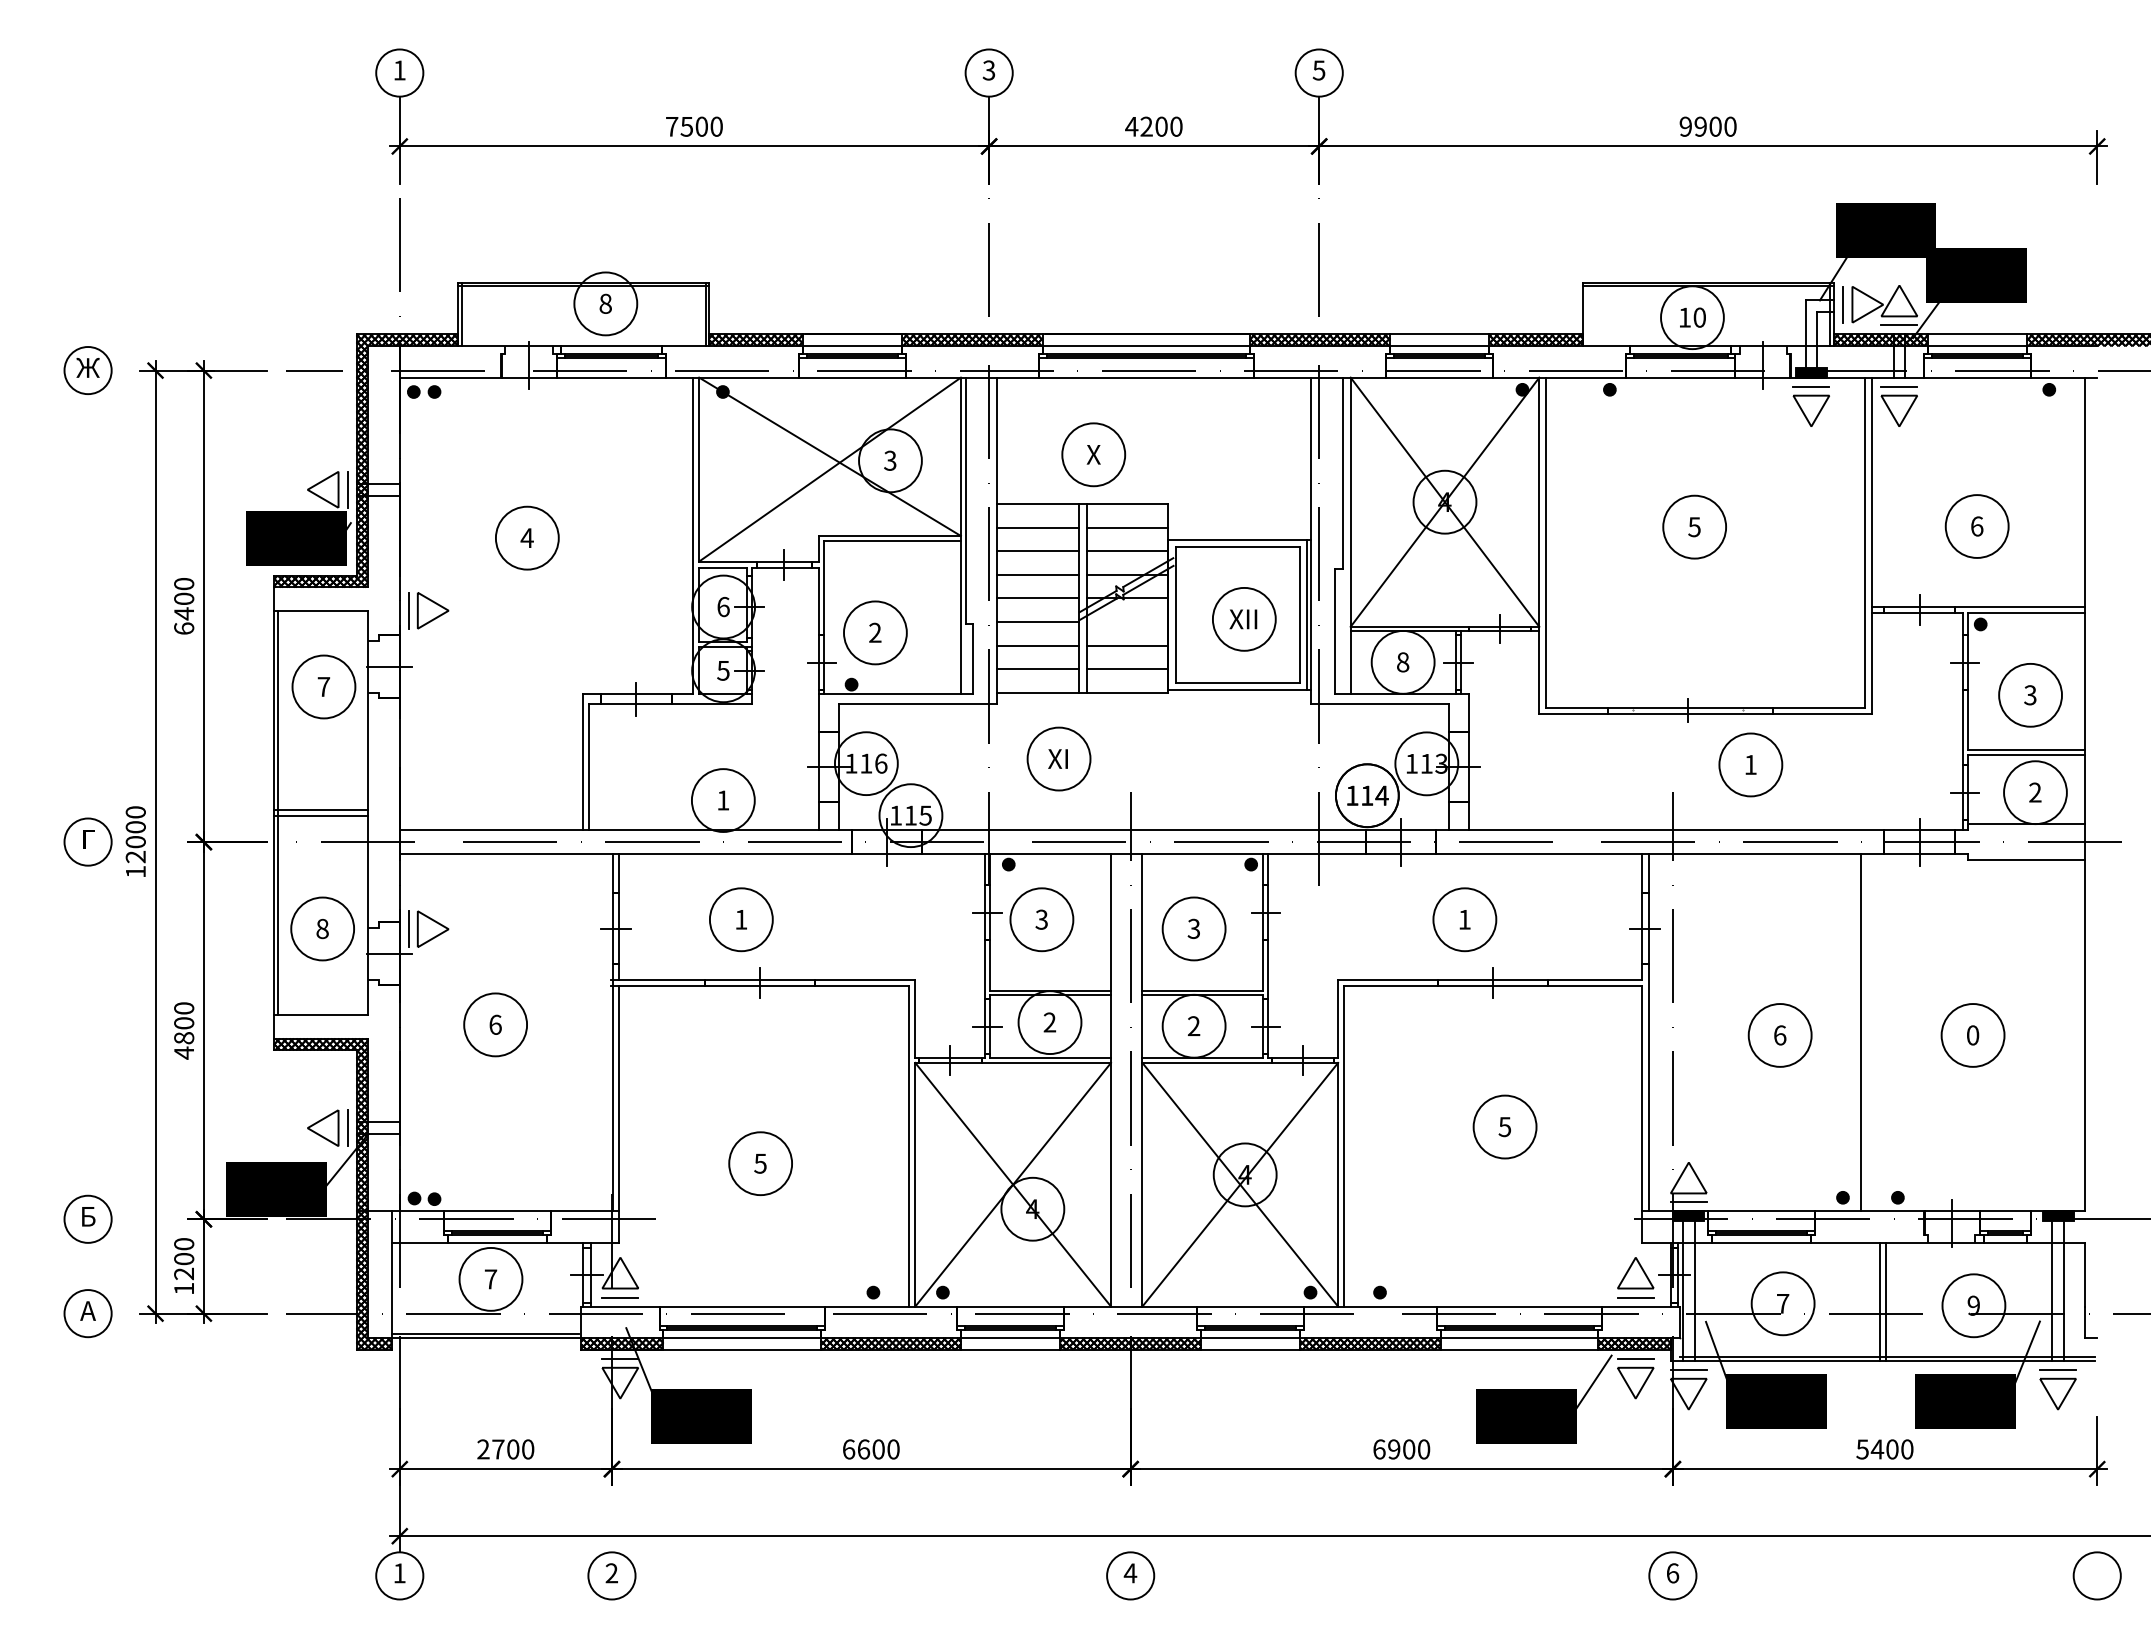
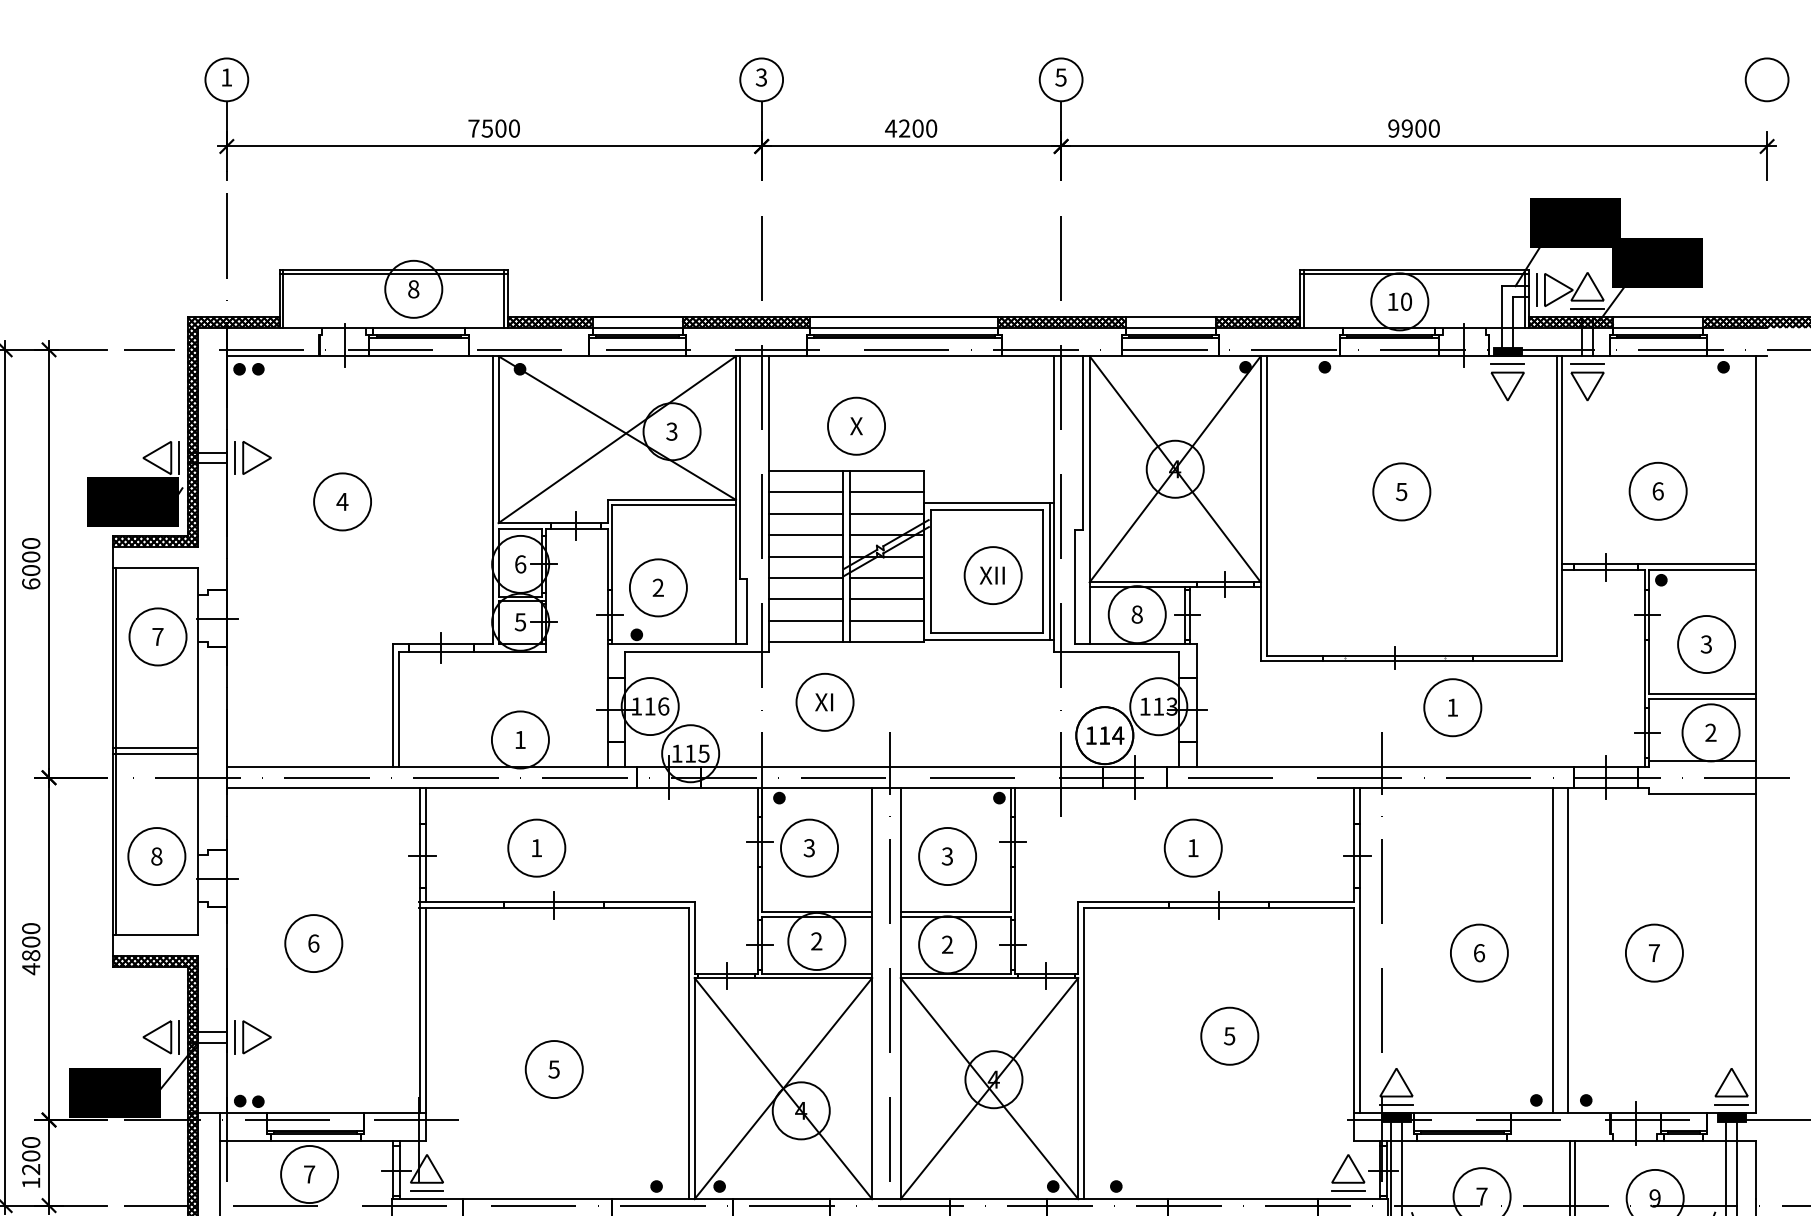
circle: (2096, 72) -> (1766, 79), added
line: (1586, 314) -> (1303, 298), added
part: (428, 610) -> (252, 457), moved
text: (184, 613) -> (31, 570), 6400 -> 6000
line: (1127, 622) -> (887, 578), added
part: (428, 928) -> (252, 1036), moved
line: (1878, 1032) -> (1568, 950), added
text: (1973, 1035) -> (1654, 953), 0 -> 7
part: (2057, 1182) -> (1731, 1086), added

